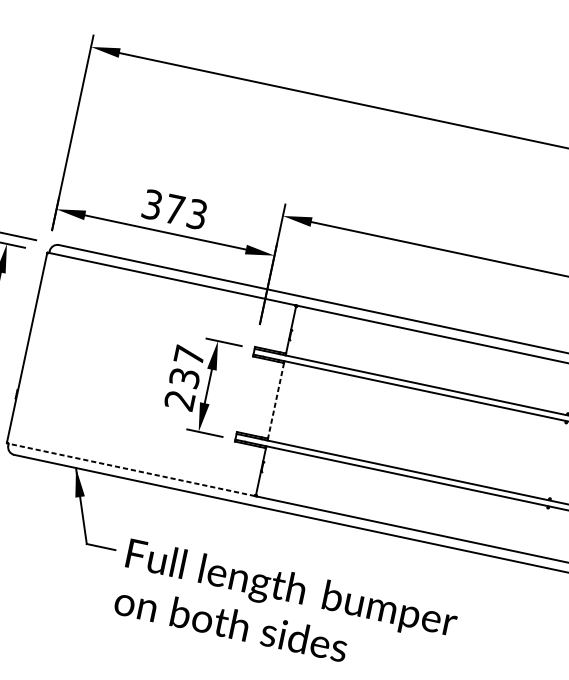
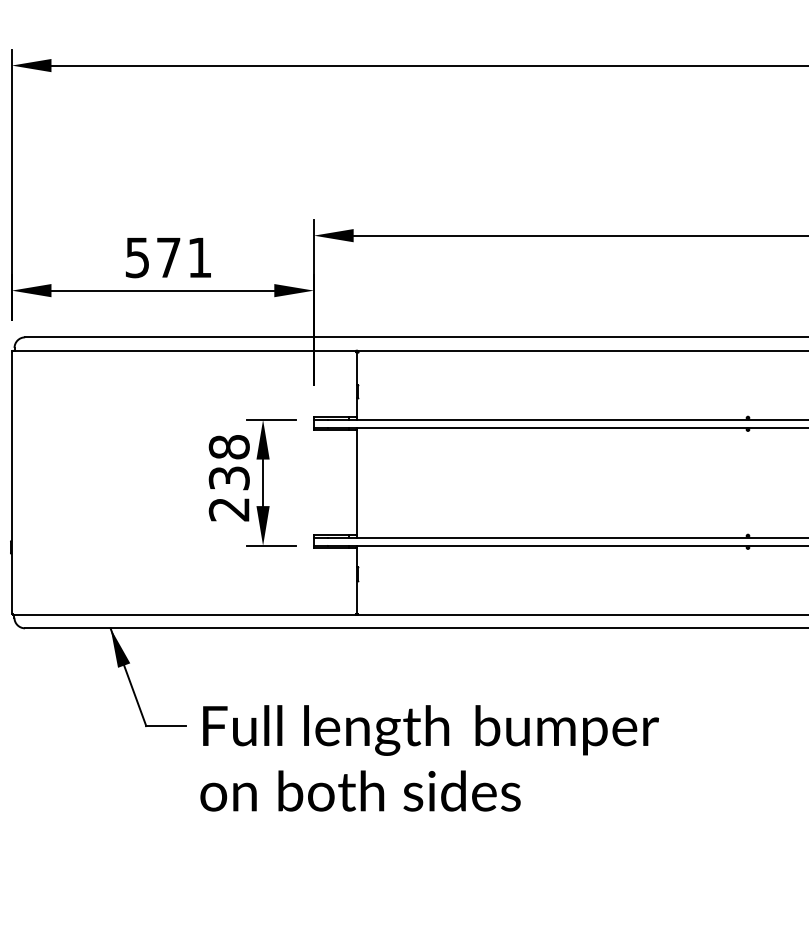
text: (174, 209) -> (168, 257), 373 -> 571
text: (188, 355) -> (228, 447), 237 -> 238
line: (275, 401) -> (356, 483), dashed -> solid
line: (131, 470) -> (184, 615), dashed -> solid

